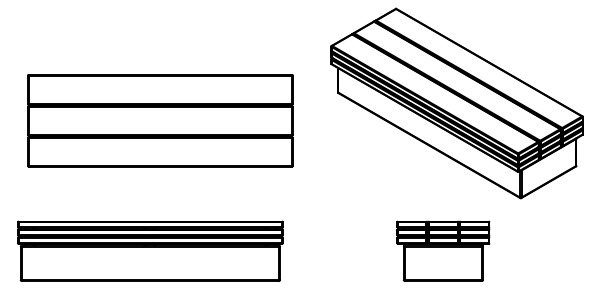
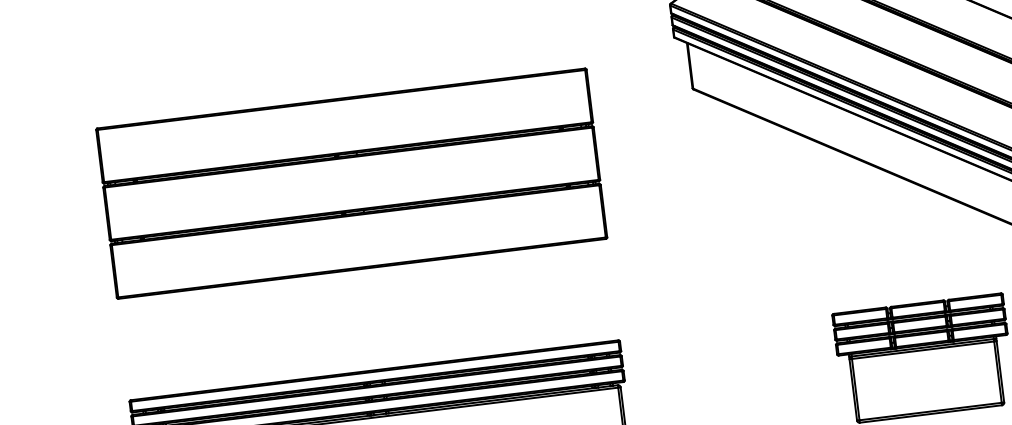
part: (160, 120) -> (351, 183), moved

